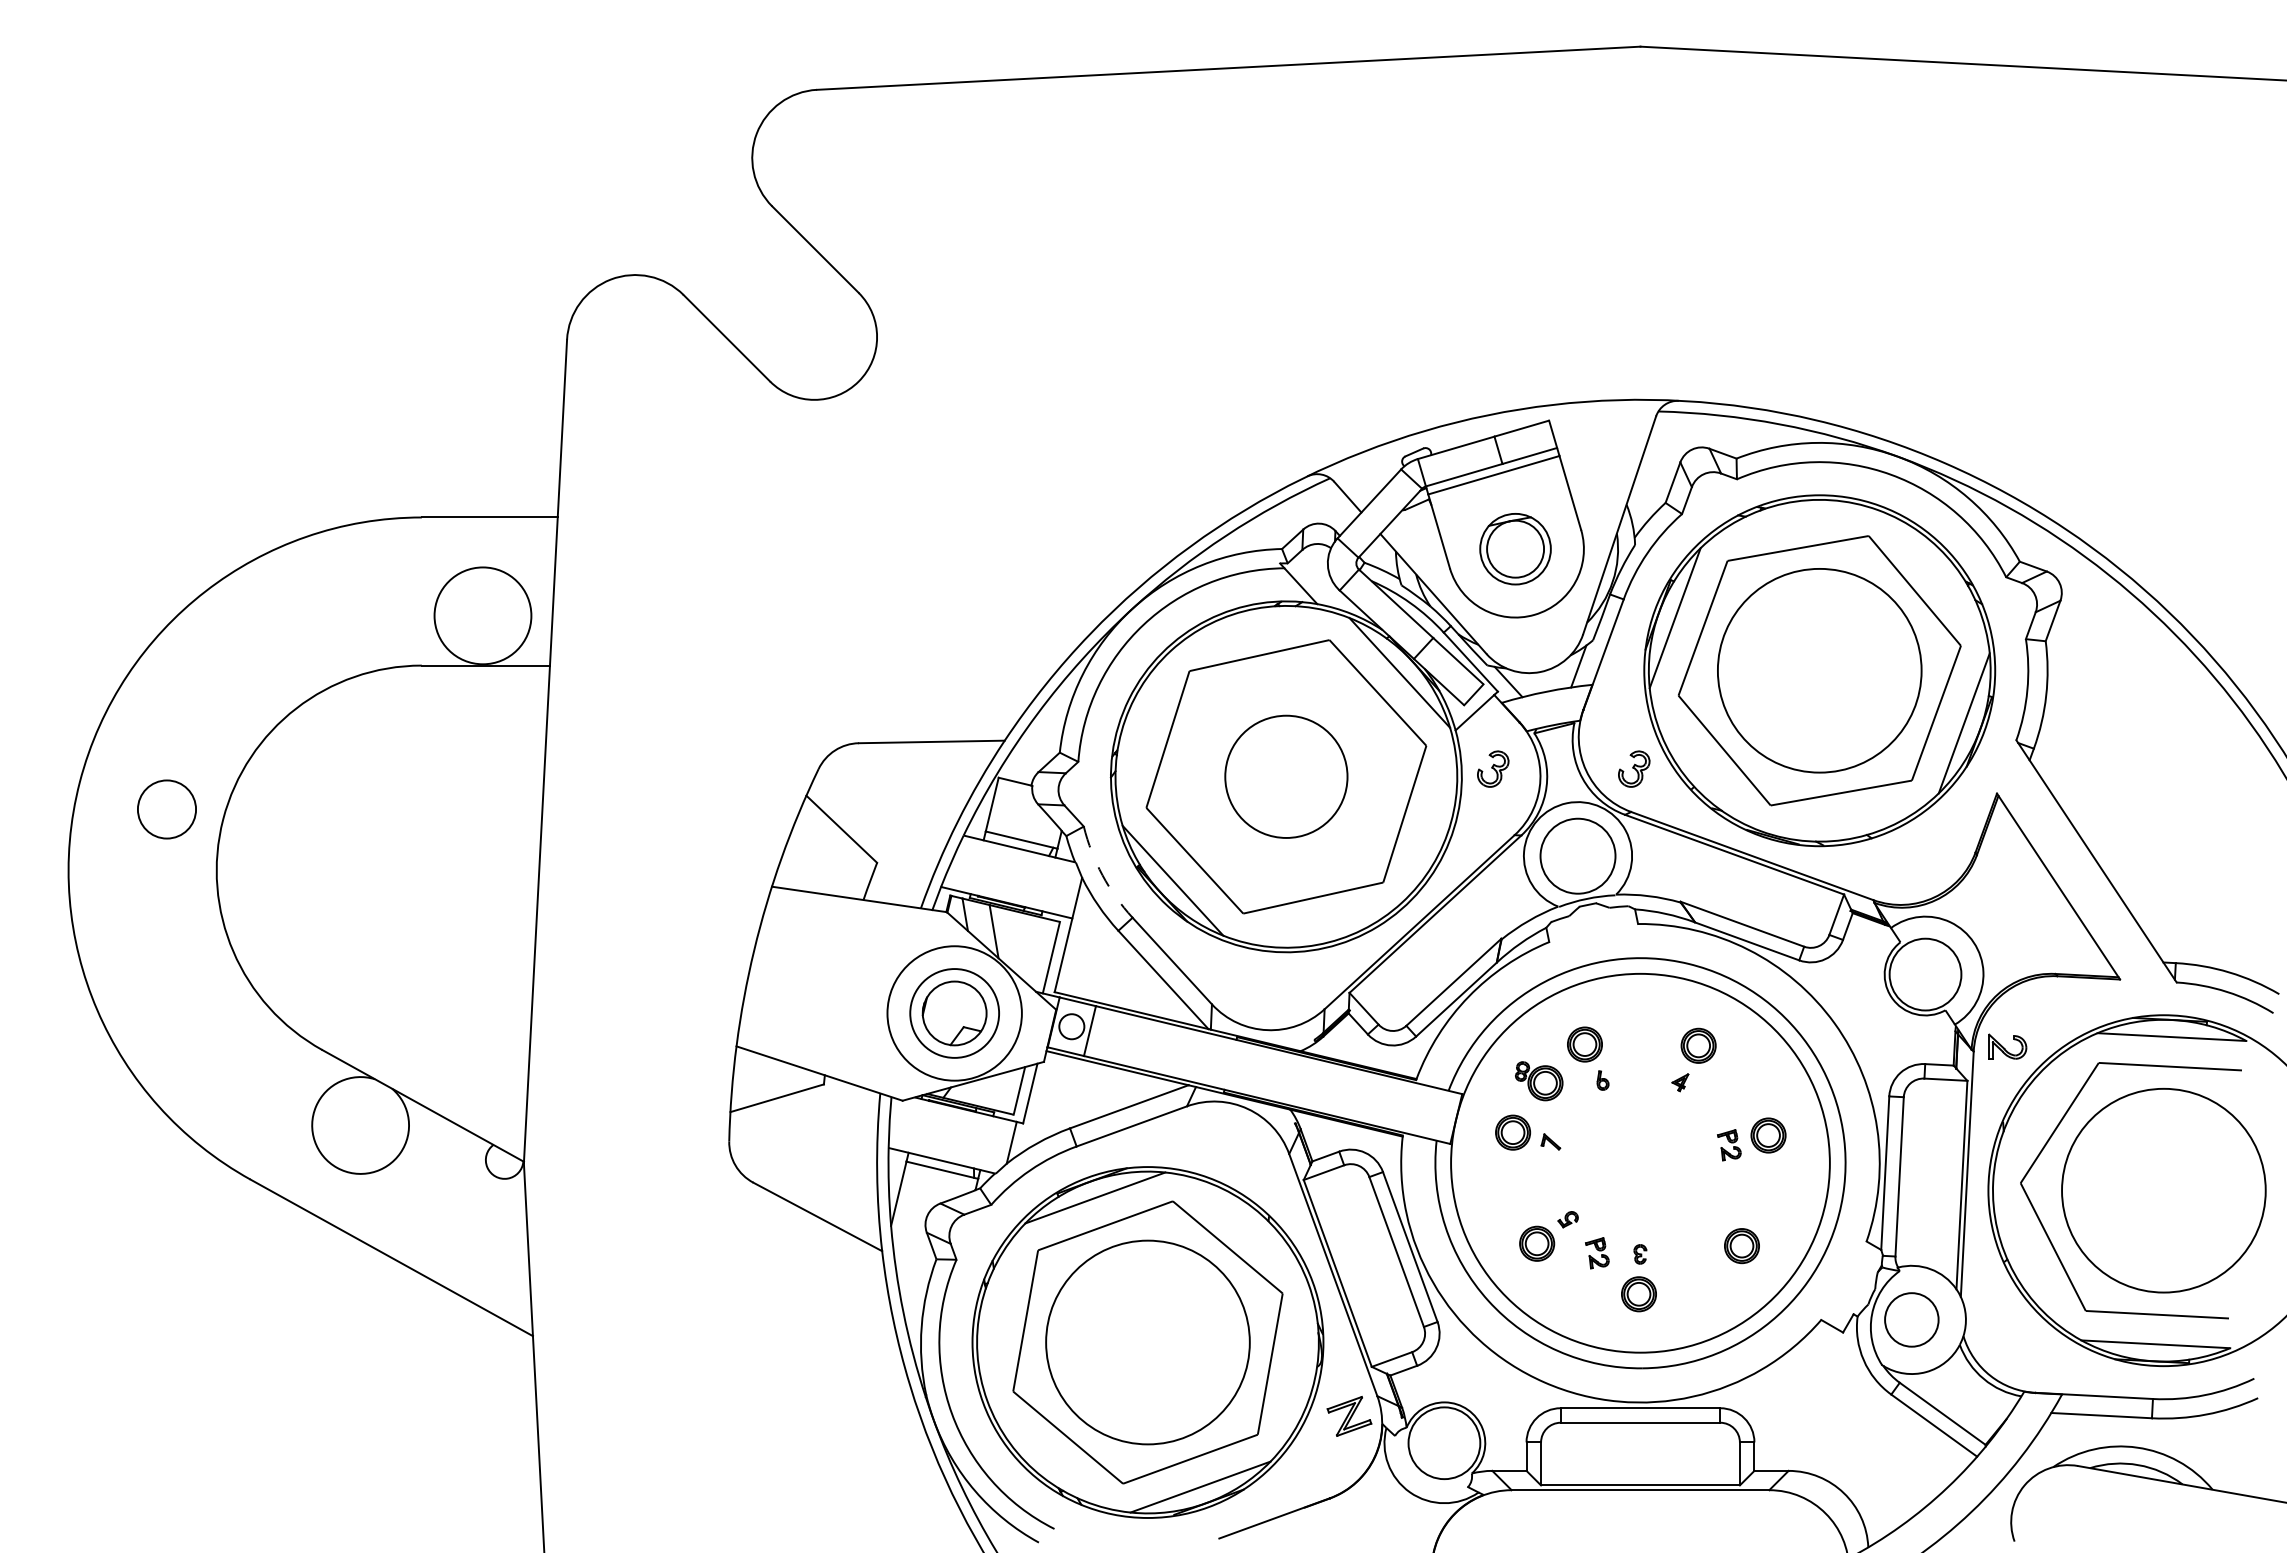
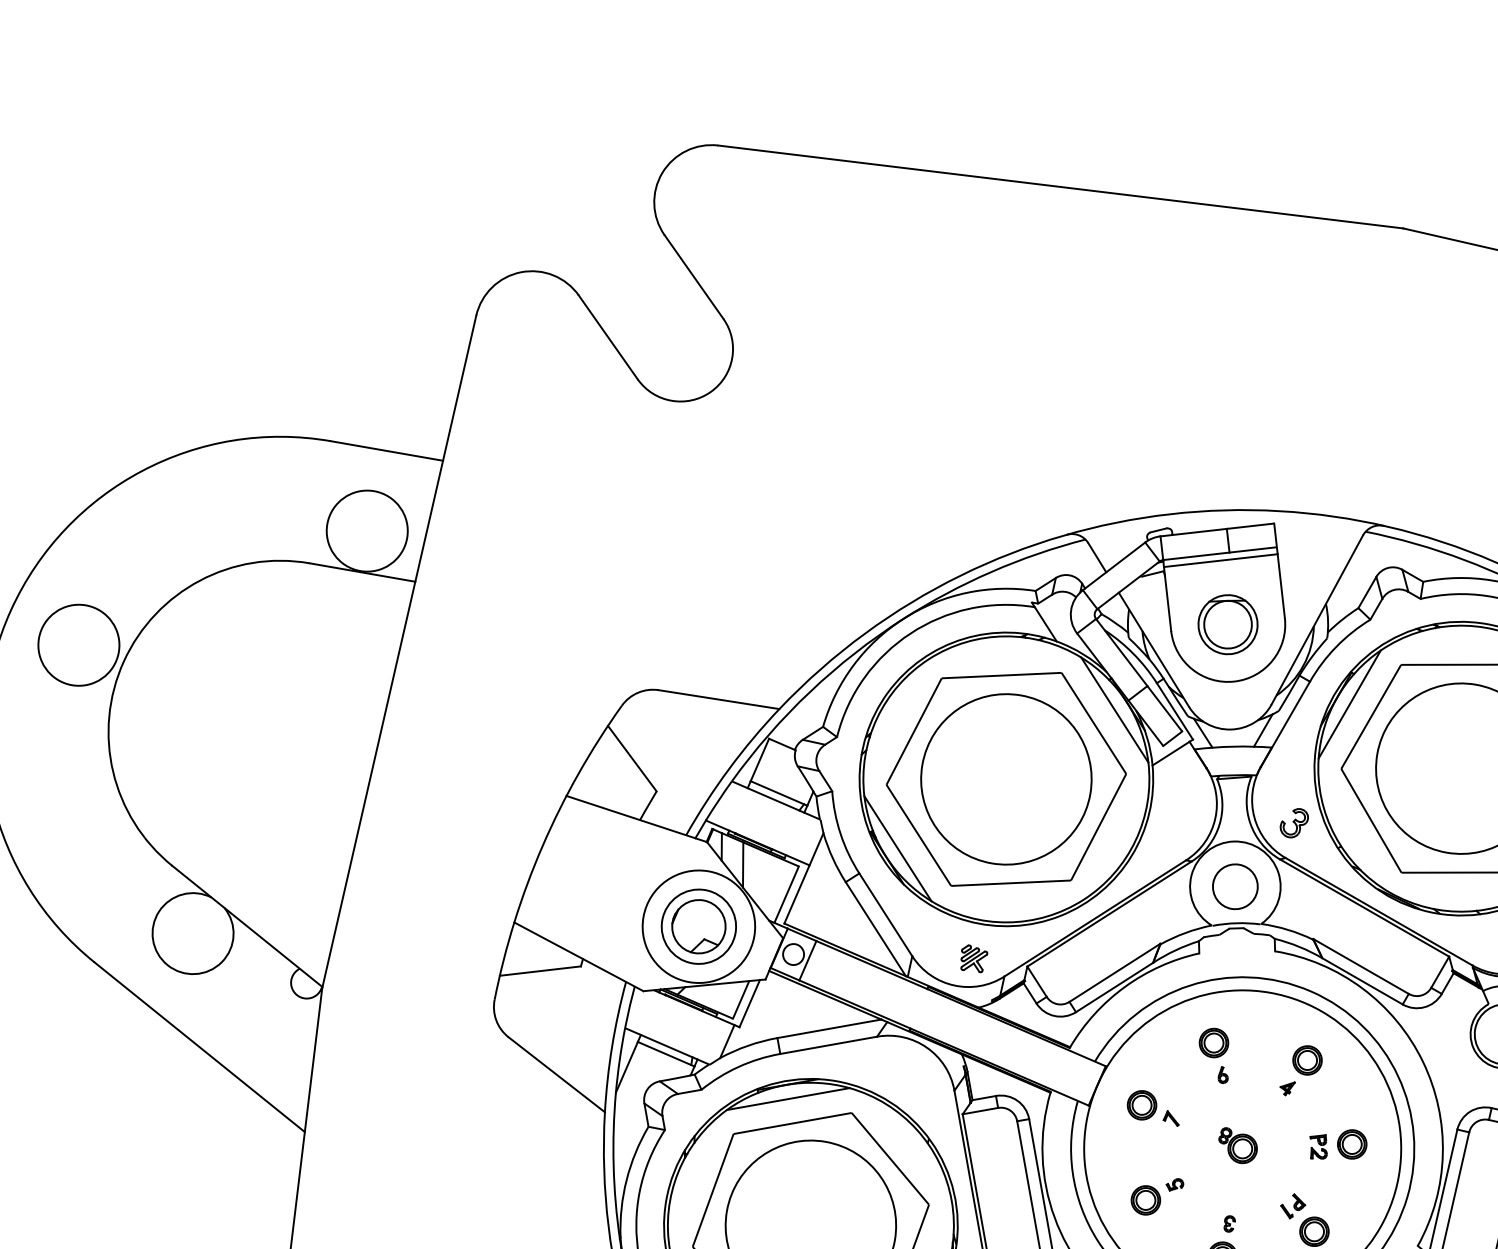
part: (1493, 768) -> (1178, 802), removed
circle: (1286, 776) -> (1006, 779), size x1.67
circle: (166, 809) -> (78, 645), size x1.67
circle: (1577, 856) -> (1234, 886), size x0.71
arc: (1102, 875) -> (840, 834), dashed -> solid
part: (1284, 995) -> (973, 959), added
part: (1539, 1081) -> (1238, 1146), moved
part: (1711, 1220) -> (1292, 1206), added
part: (1597, 1253) -> (1194, 1217), removed

